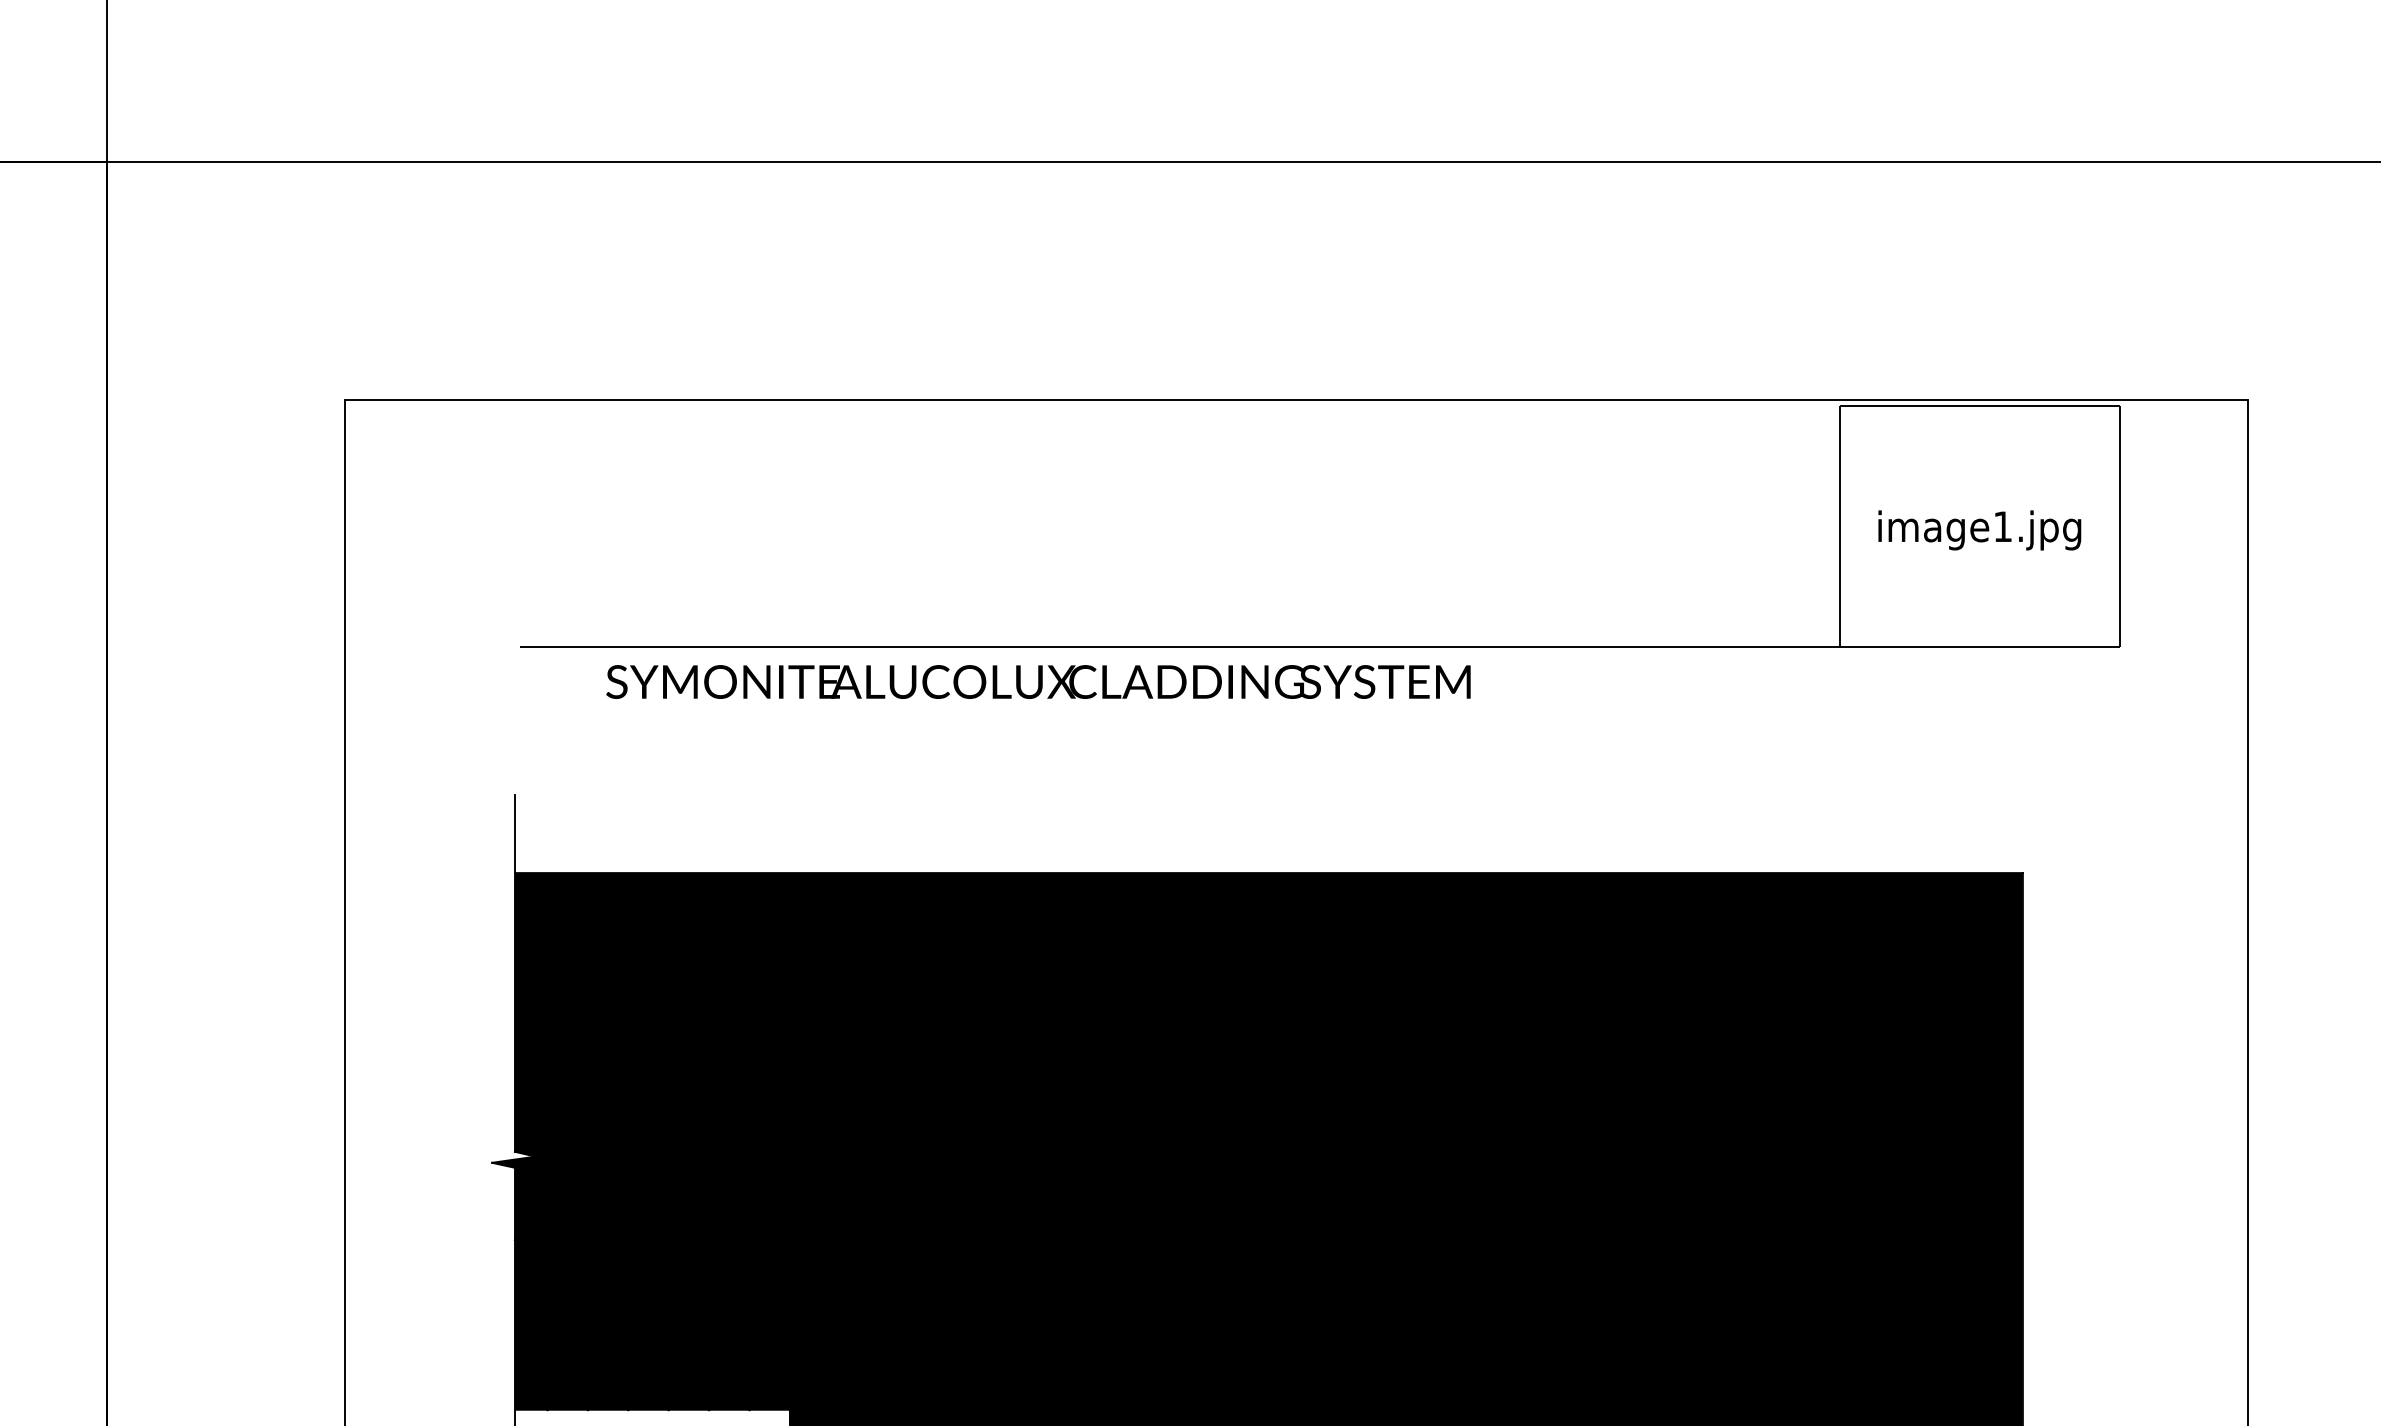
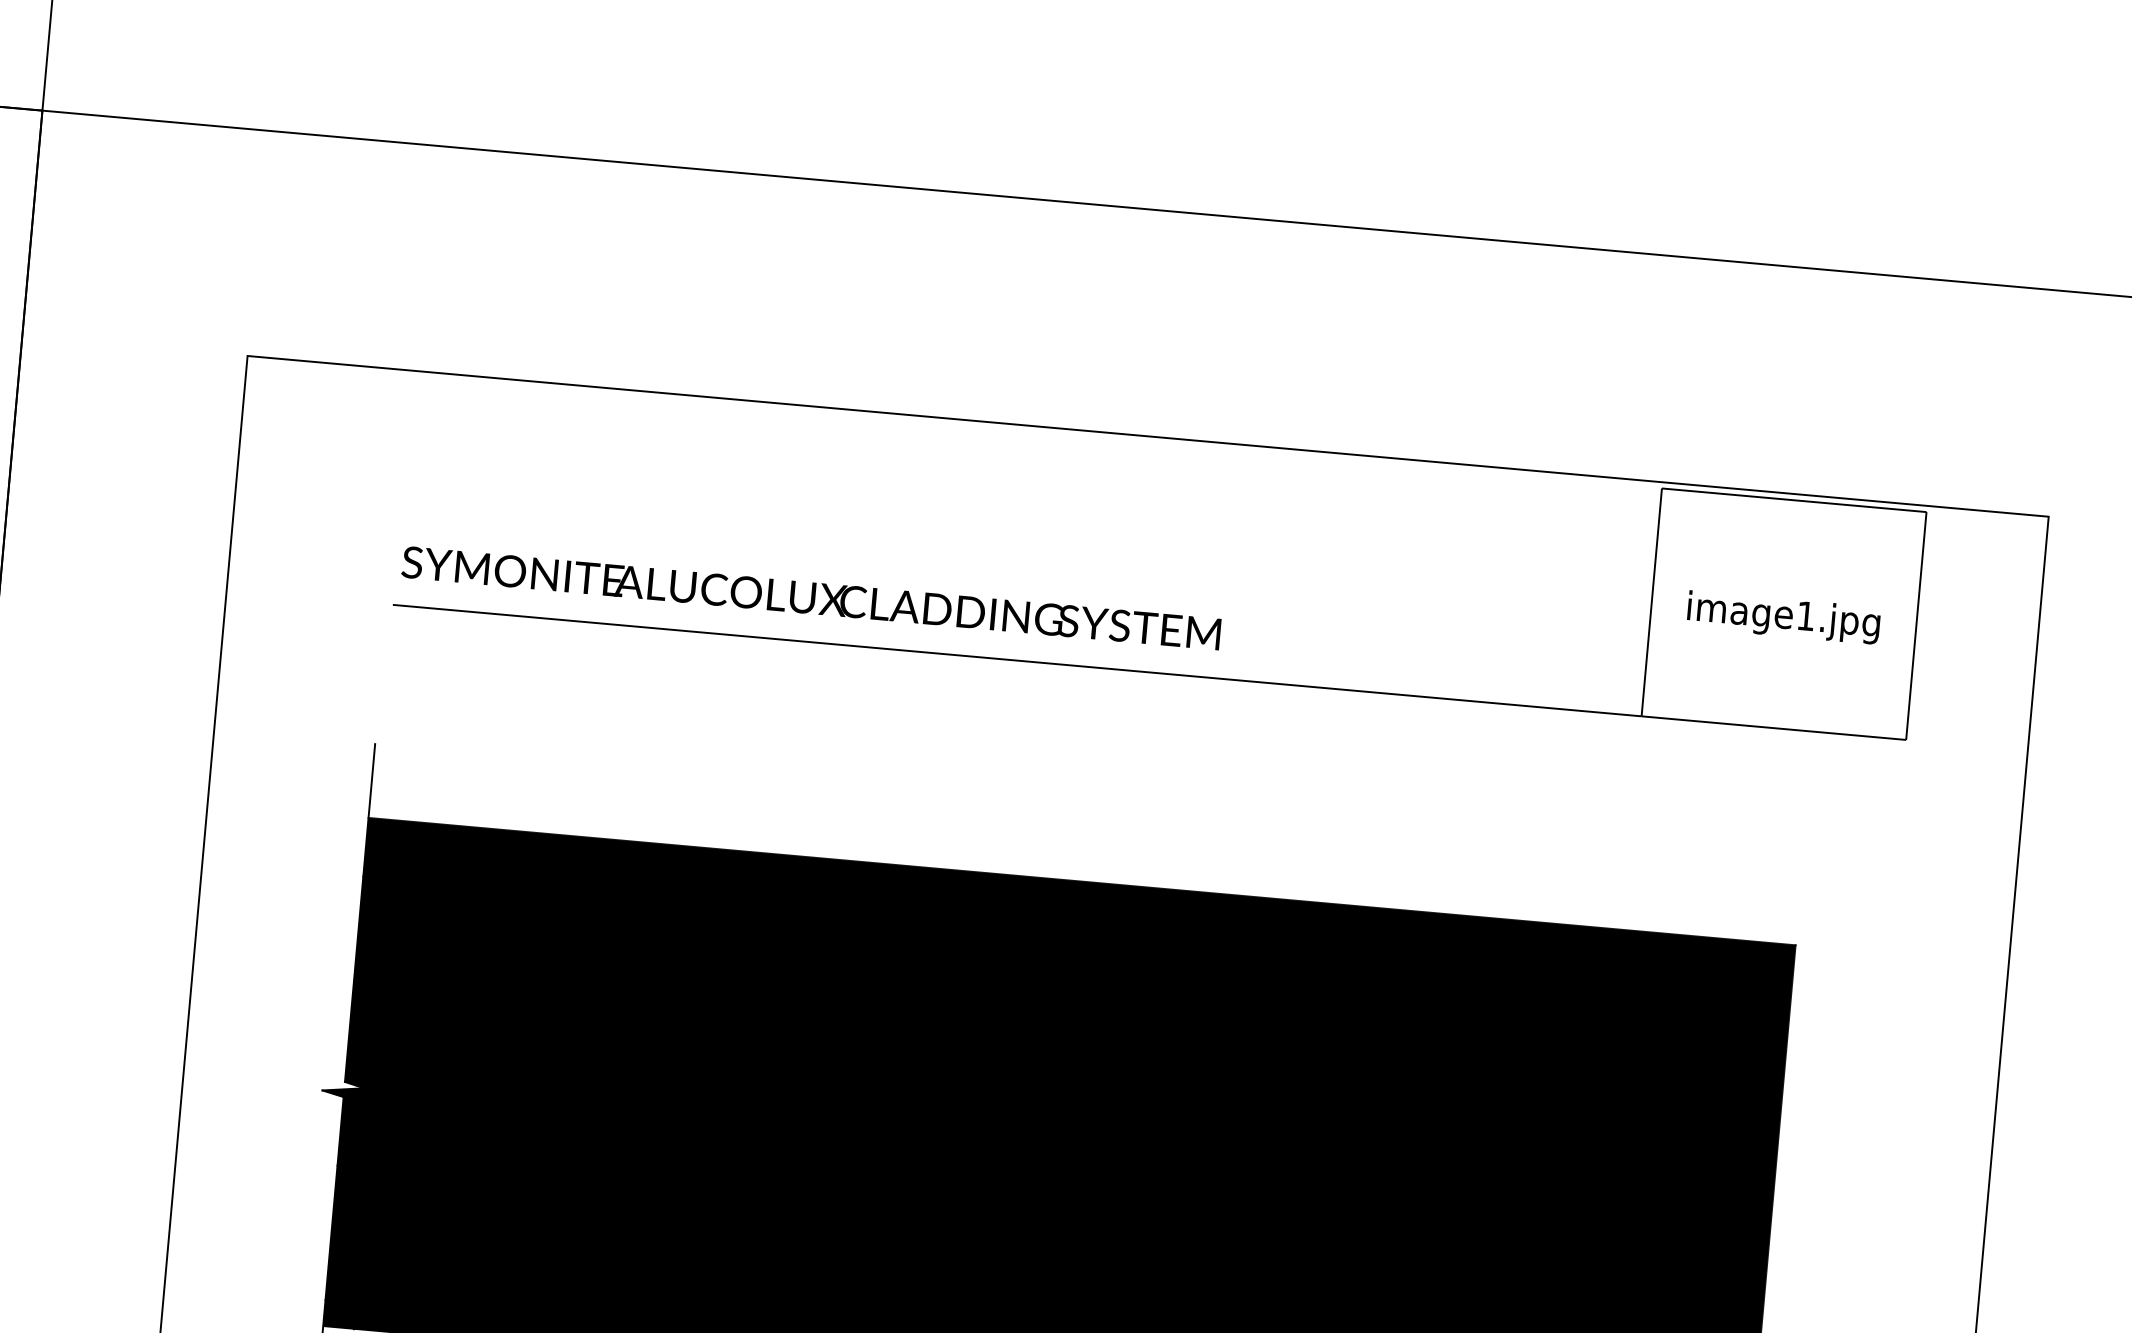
text: (1038, 681) -> (811, 597), moved

